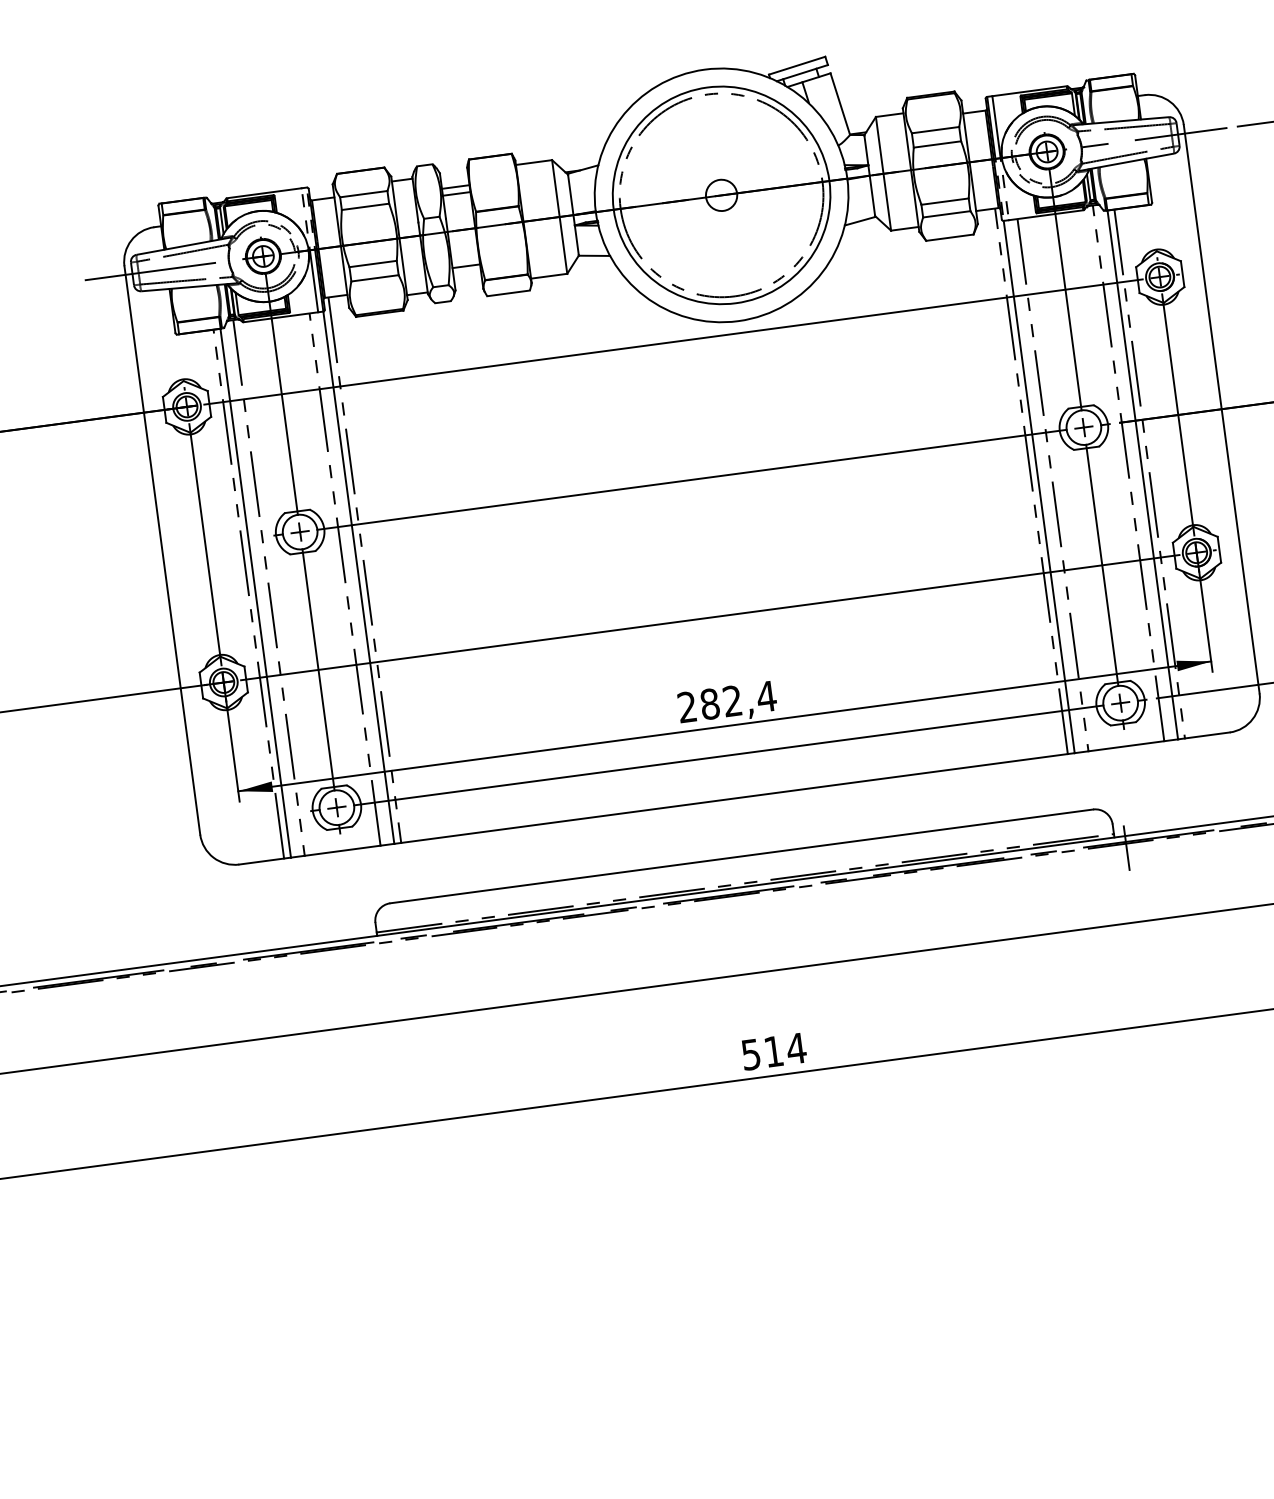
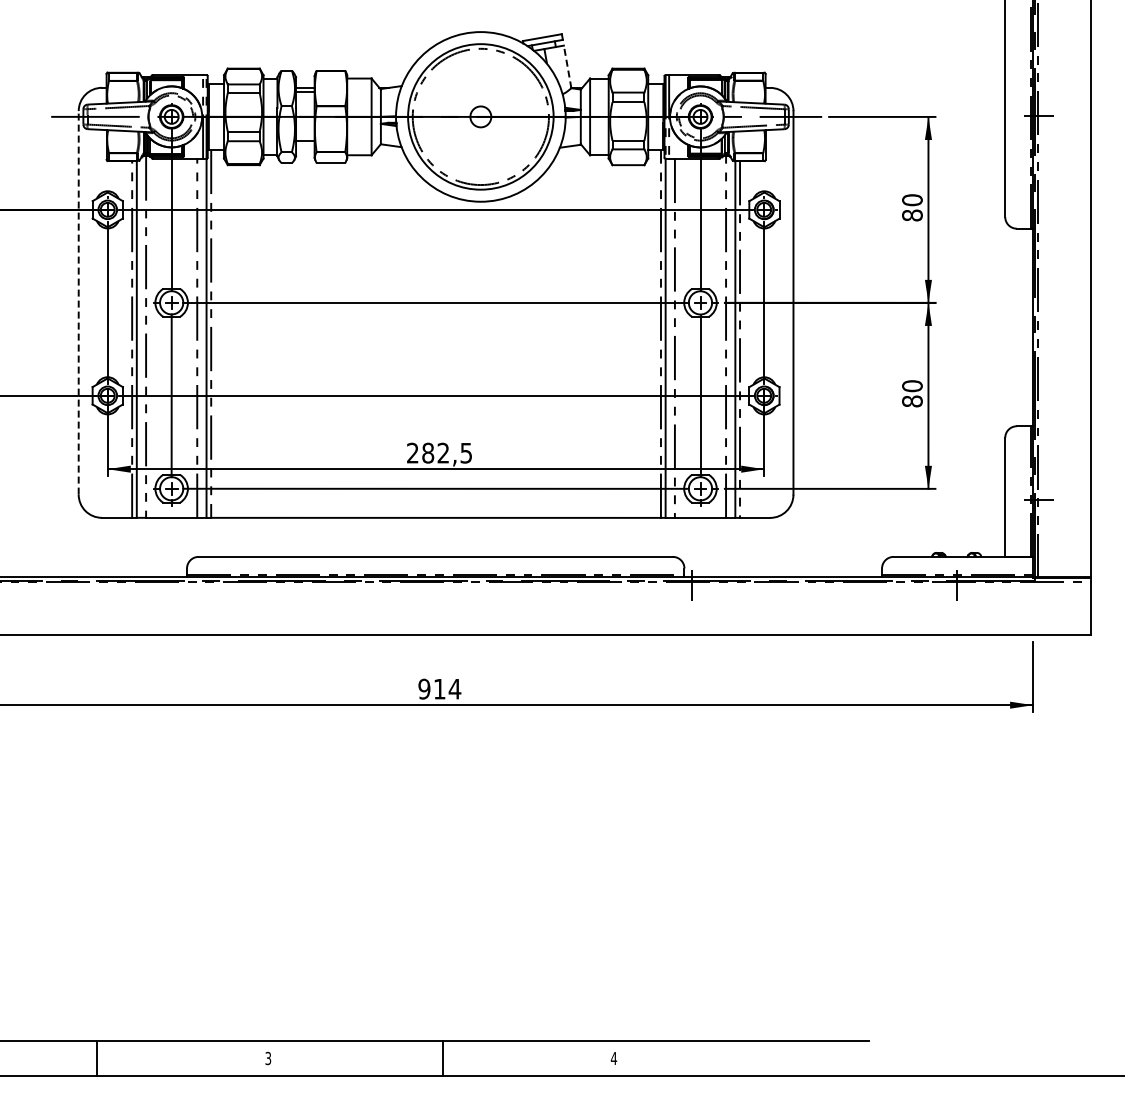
line: (840, 103) -> (567, 66), solid -> dashed
line: (161, 550) -> (78, 302), solid -> dashed
text: (766, 697) -> (466, 453), 282,4 -> 282,5
text: (751, 1053) -> (424, 688), 514 -> 914

